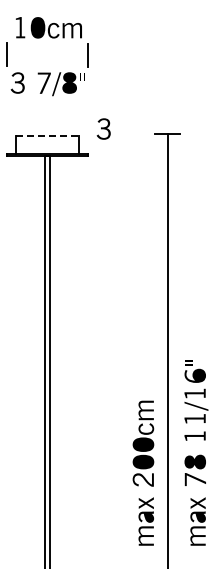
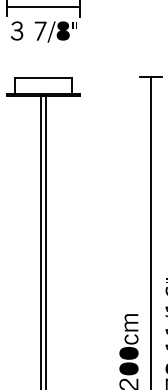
line: (47, 55) -> (43, 6), added
part: (103, 128) -> (93, 71), removed
line: (47, 136) -> (43, 78), dashed -> solid

